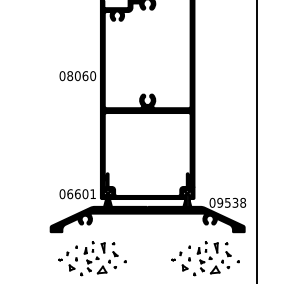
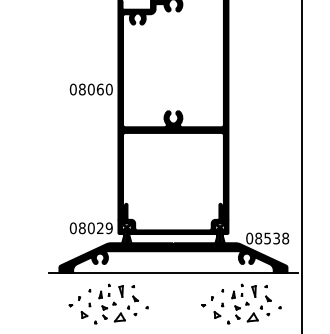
text: (81, 194) -> (95, 228), 06601 -> 08029
text: (220, 202) -> (258, 238), 09538 -> 08538
line: (147, 232) -> (173, 273), added

